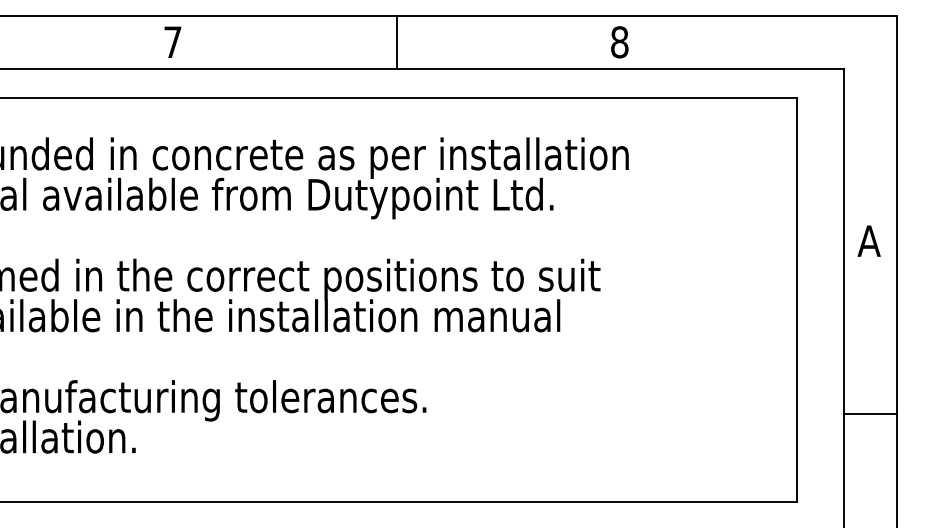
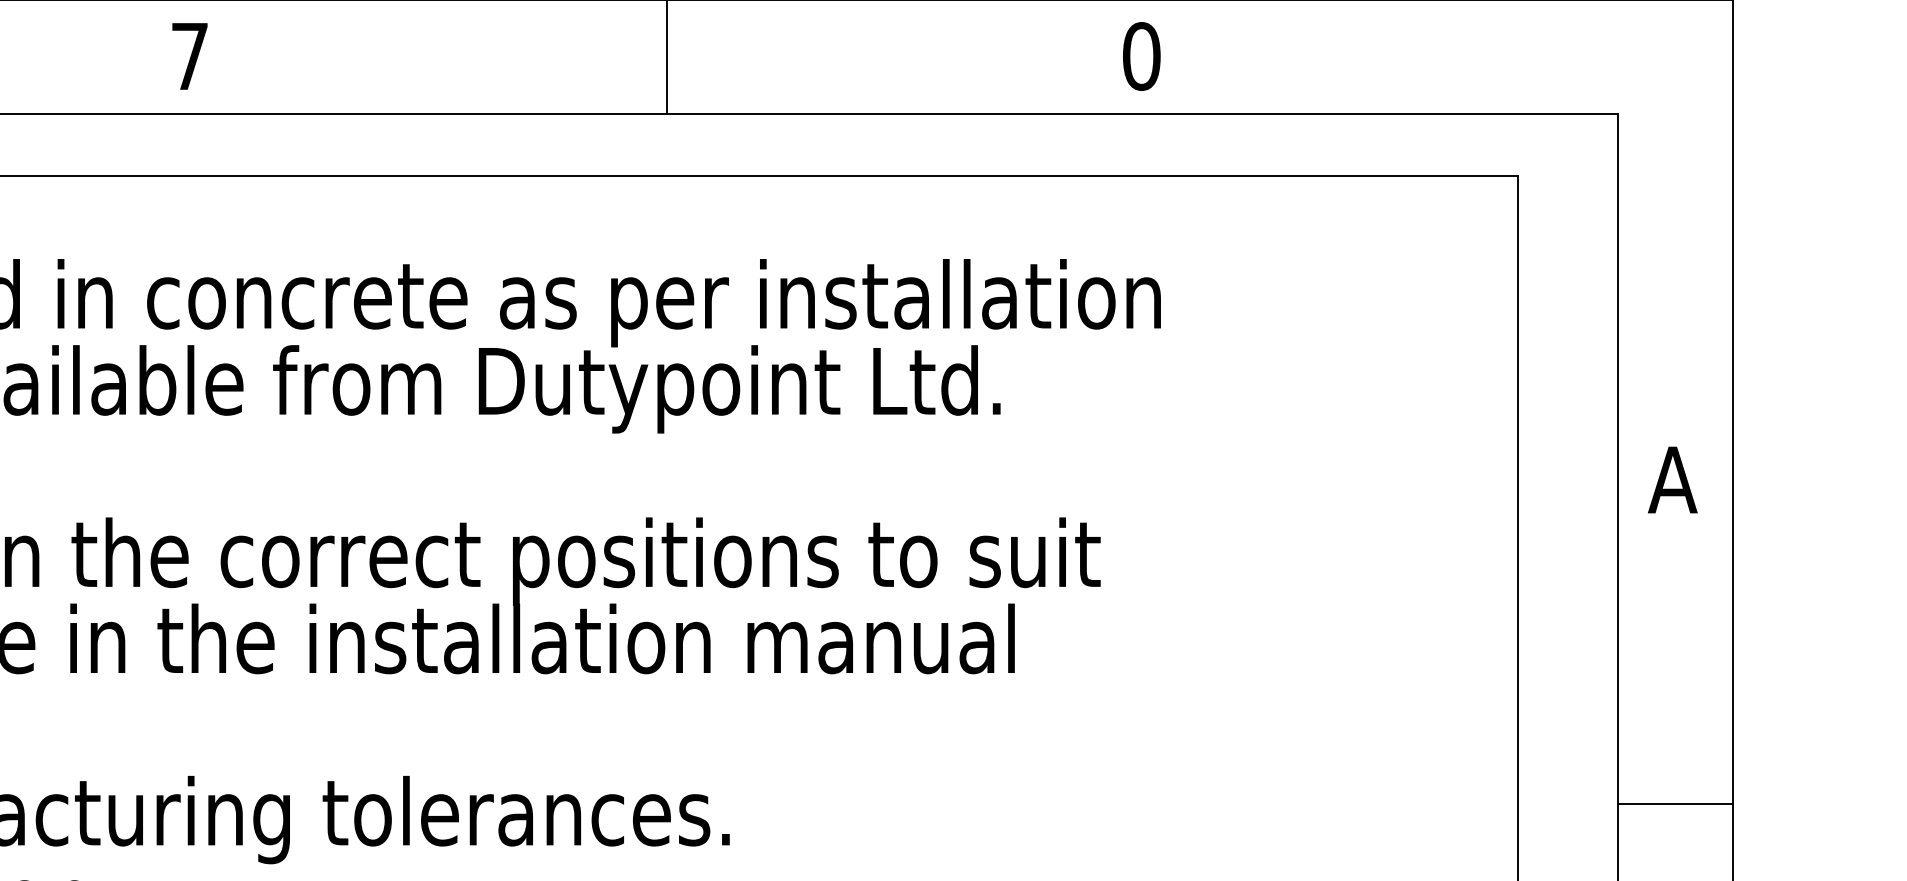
text: (619, 42) -> (1141, 56), 8 -> 0
line: (870, 413) -> (1675, 804), moved

